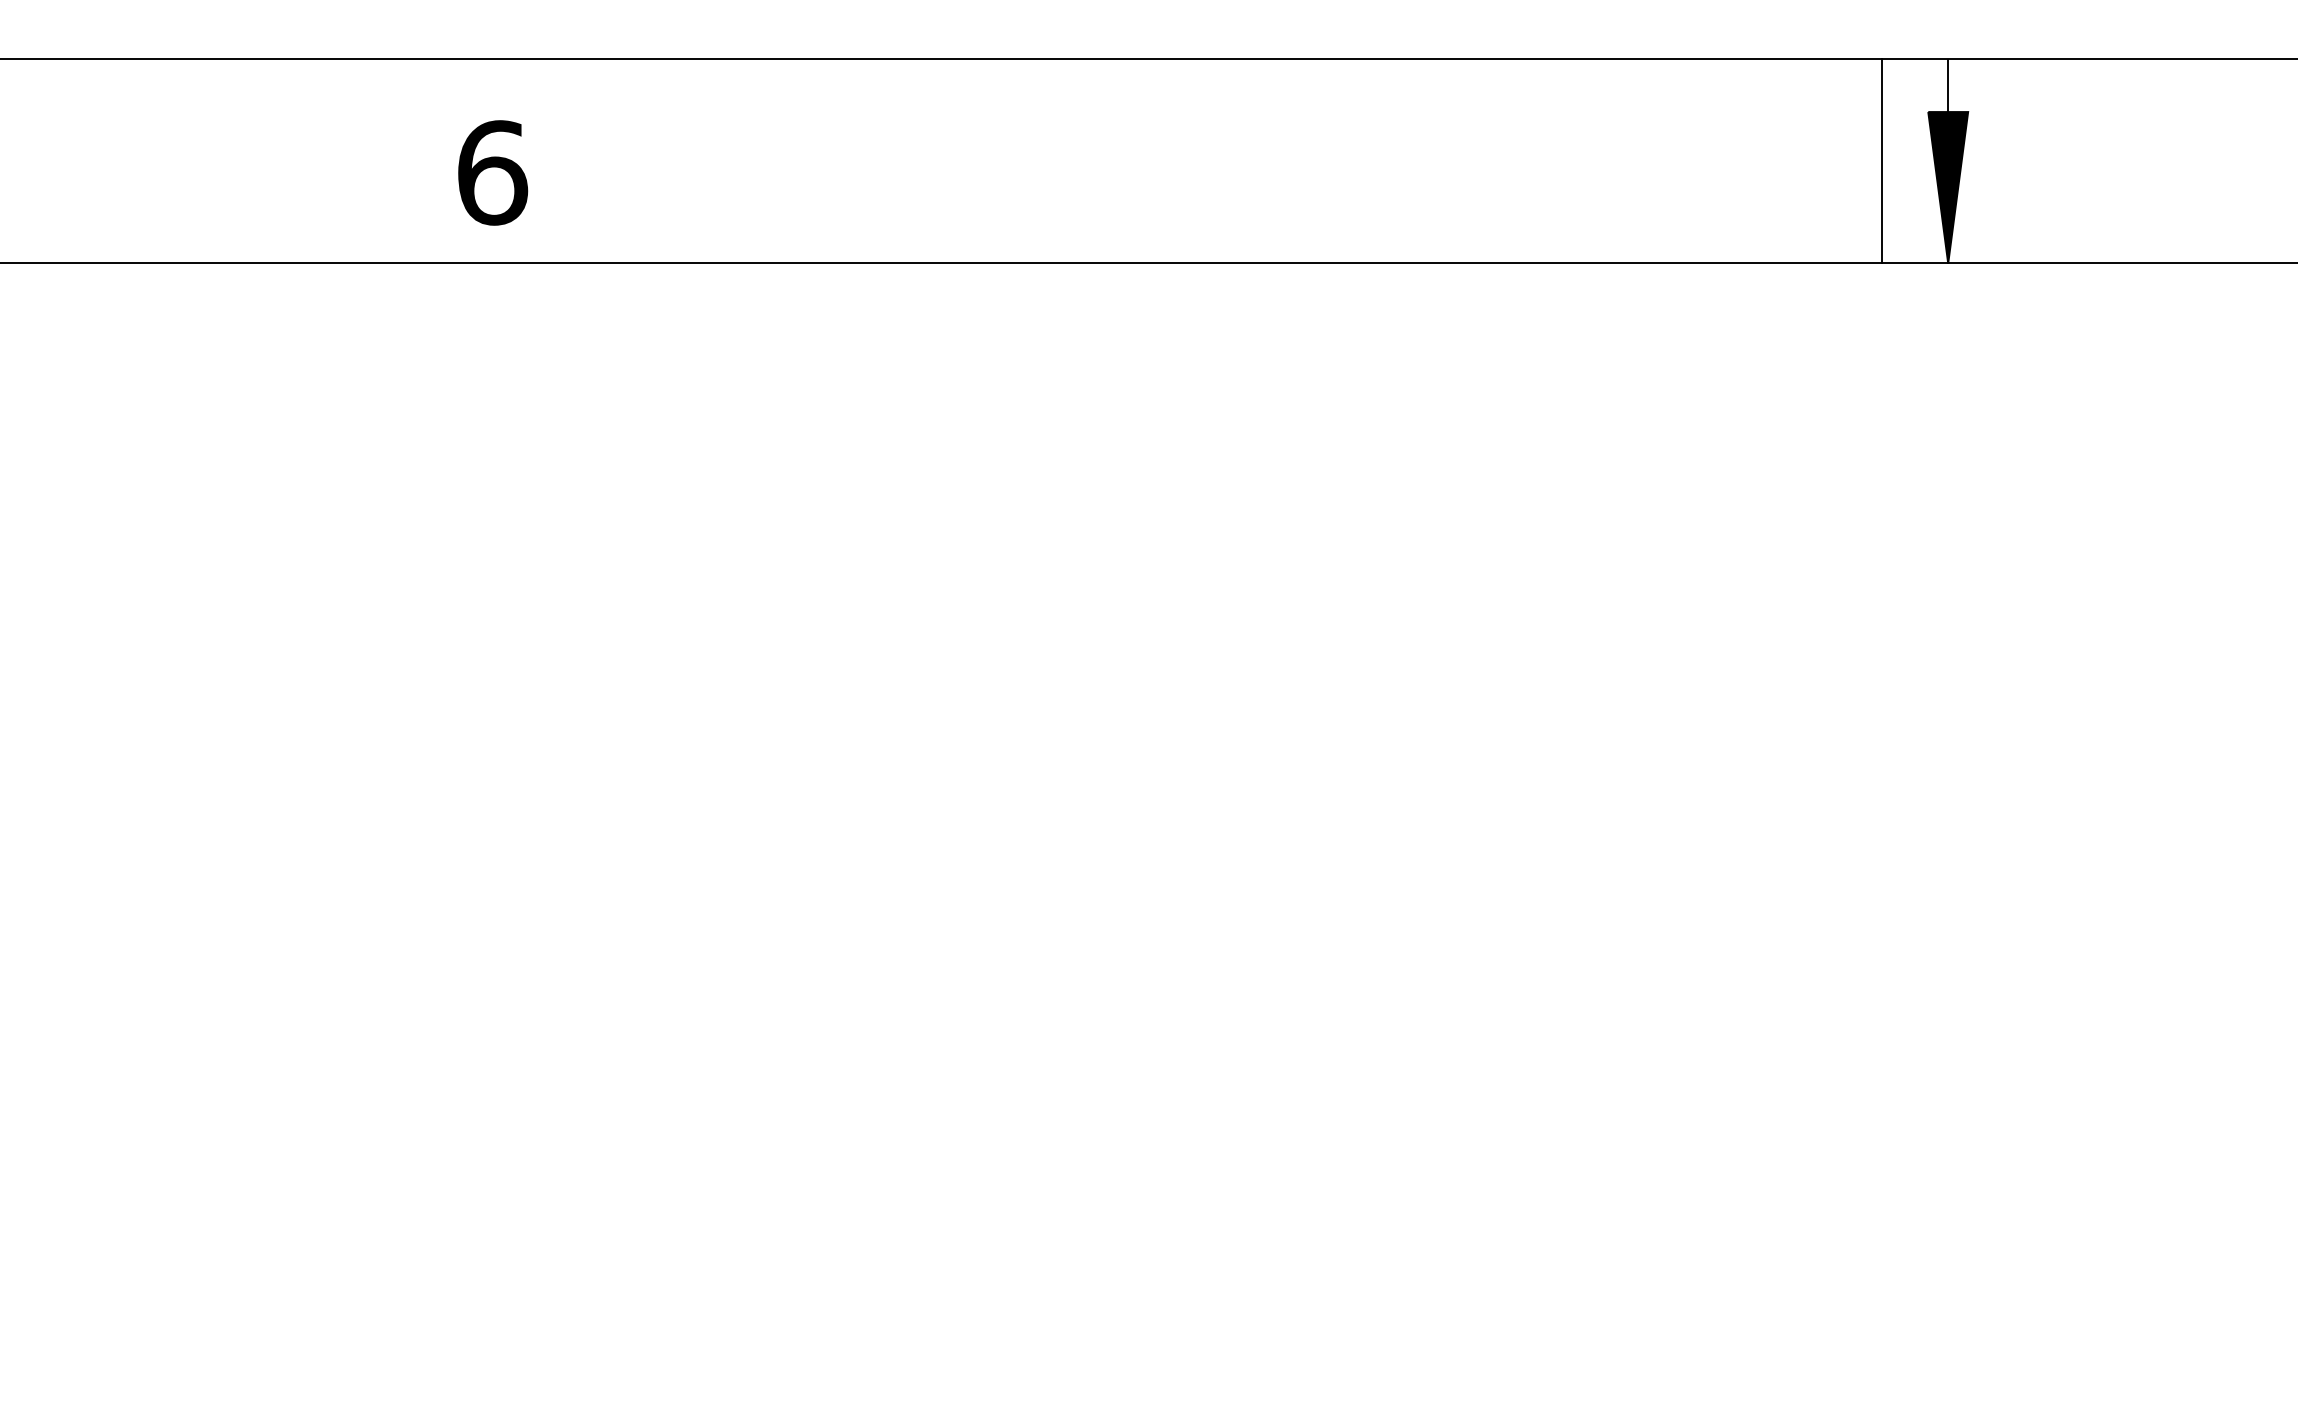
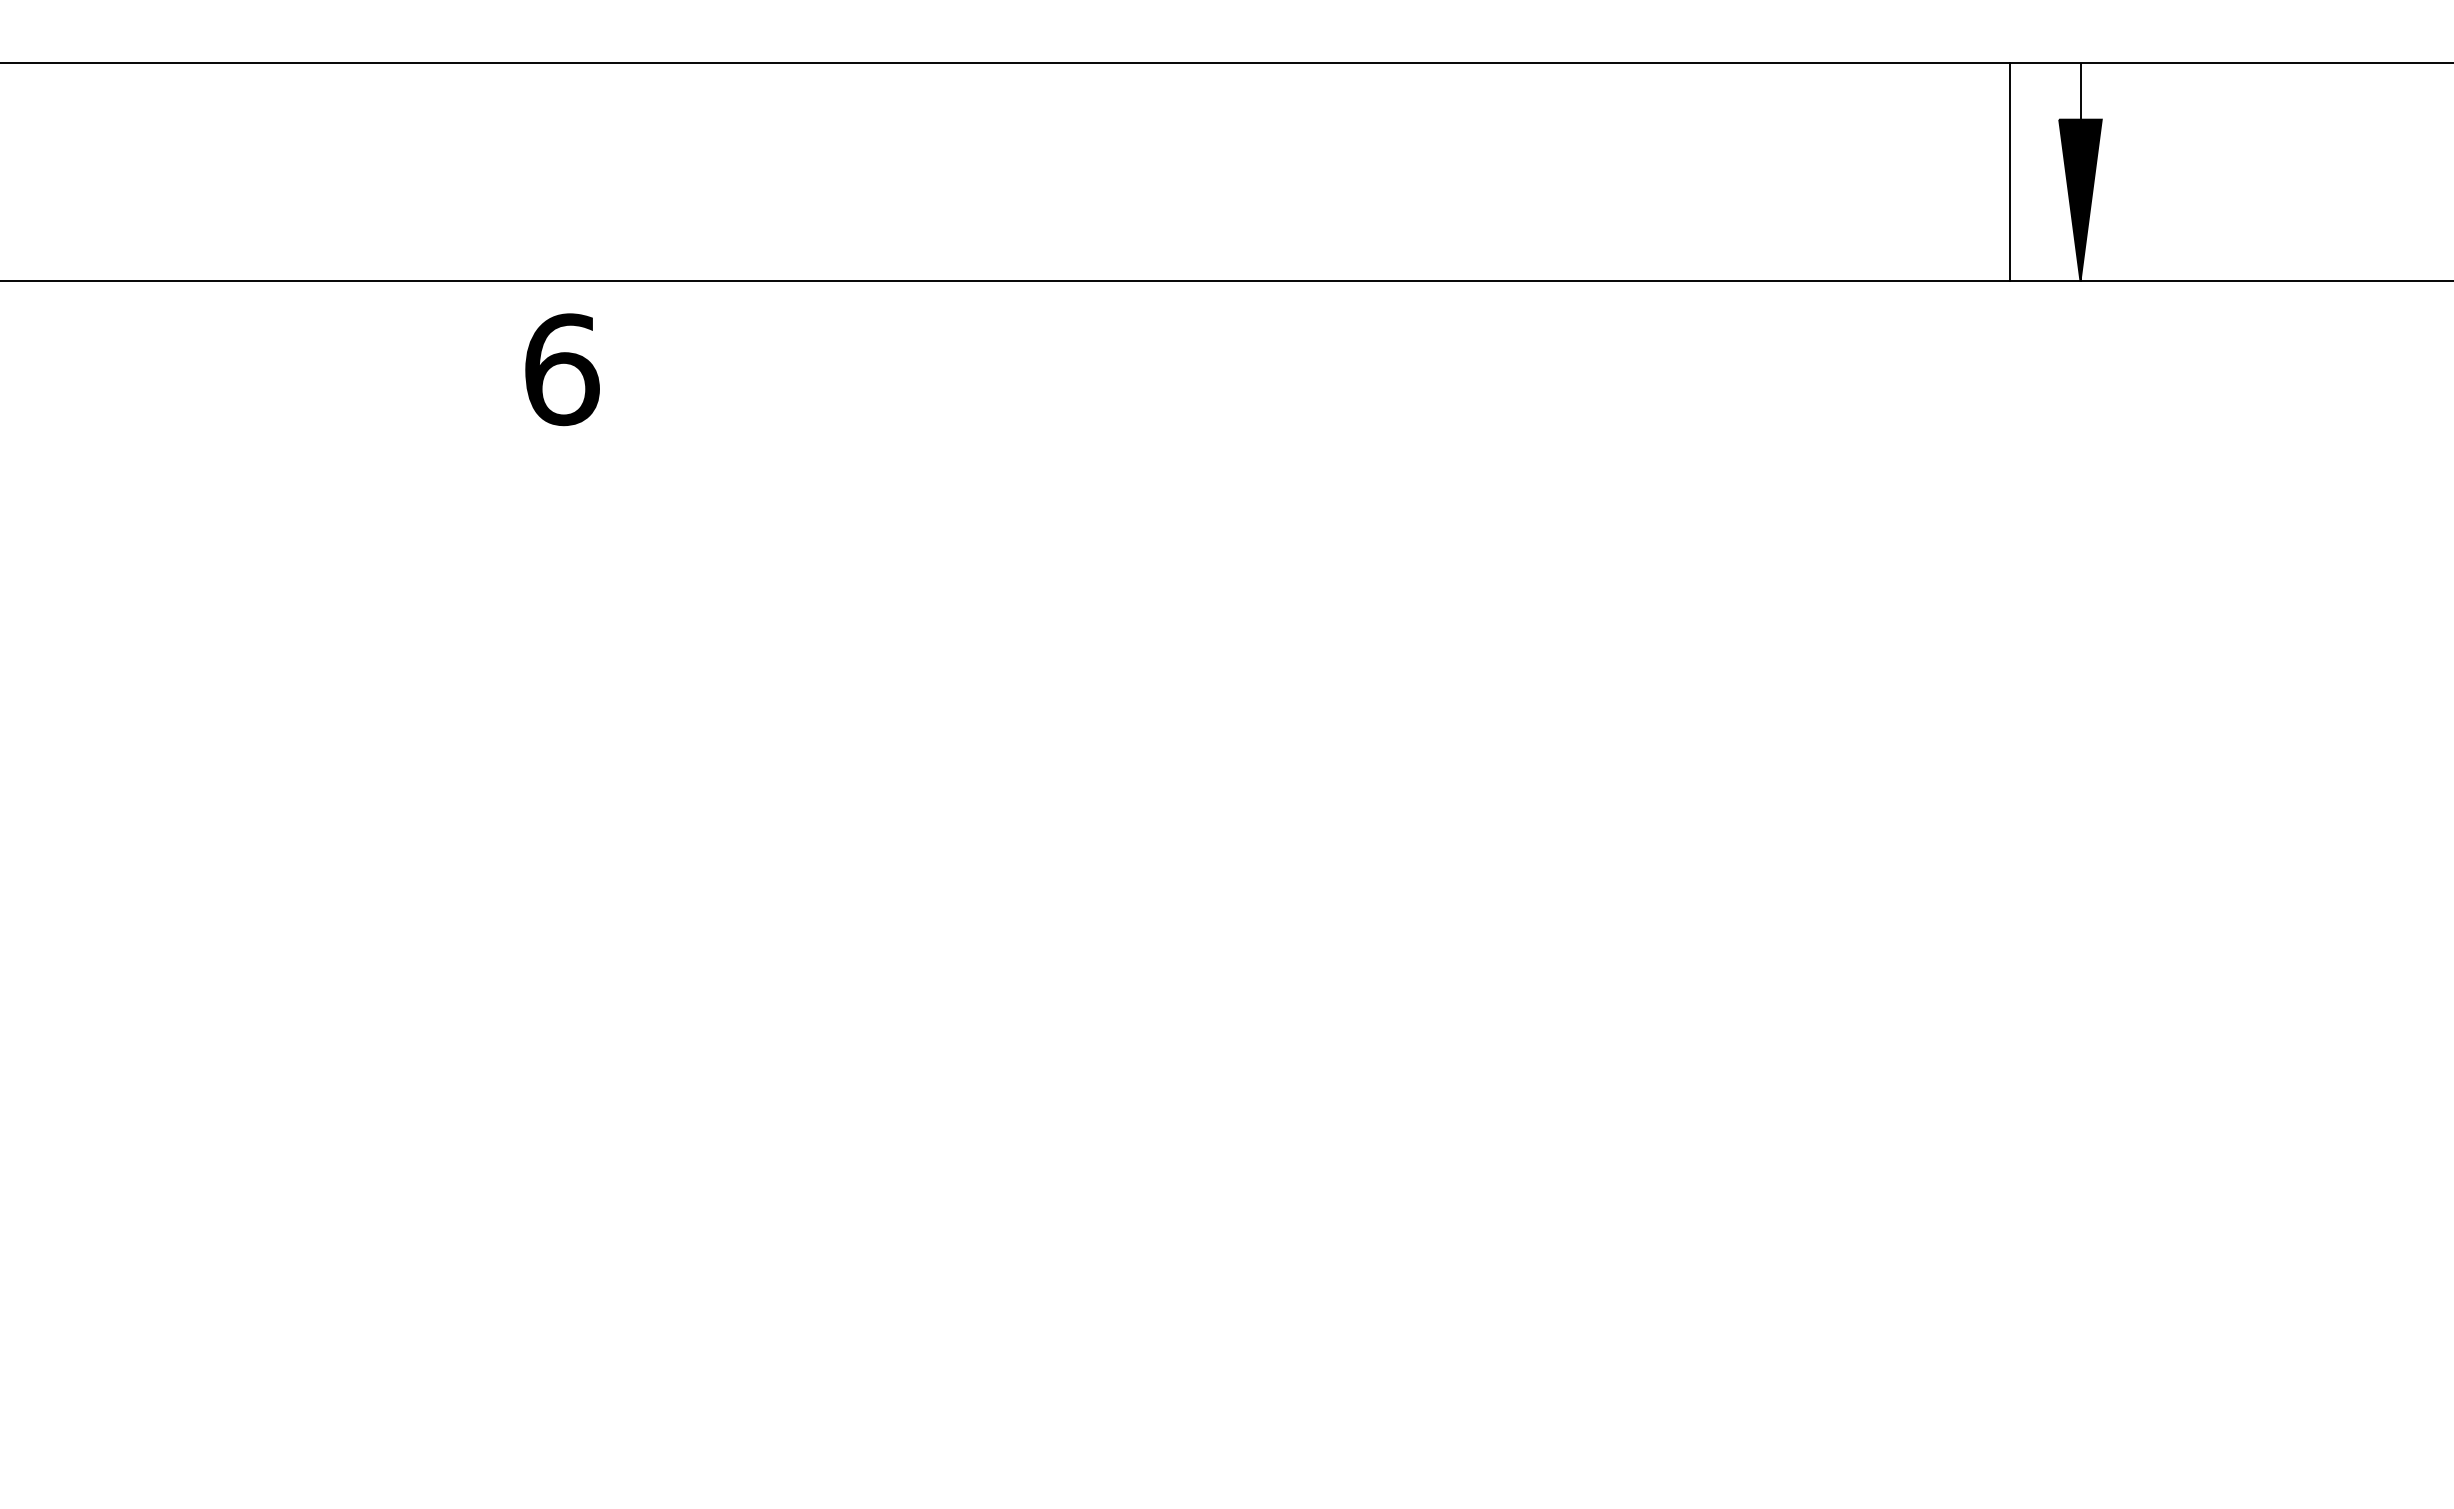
text: (493, 172) -> (562, 369), moved

